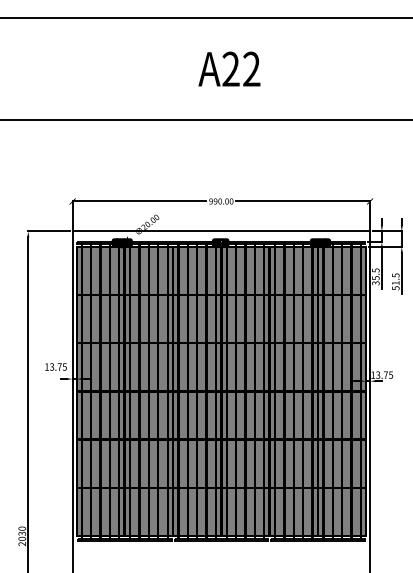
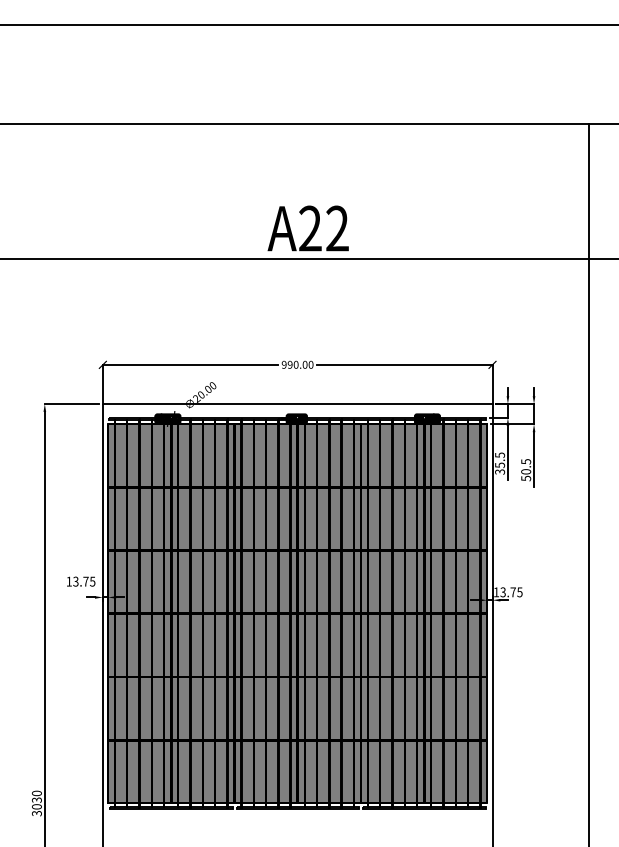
text: (228, 69) -> (307, 228), moved
text: (396, 282) -> (526, 471), 51.5 -> 50.5
text: (22, 544) -> (37, 813), 2030 -> 3030

